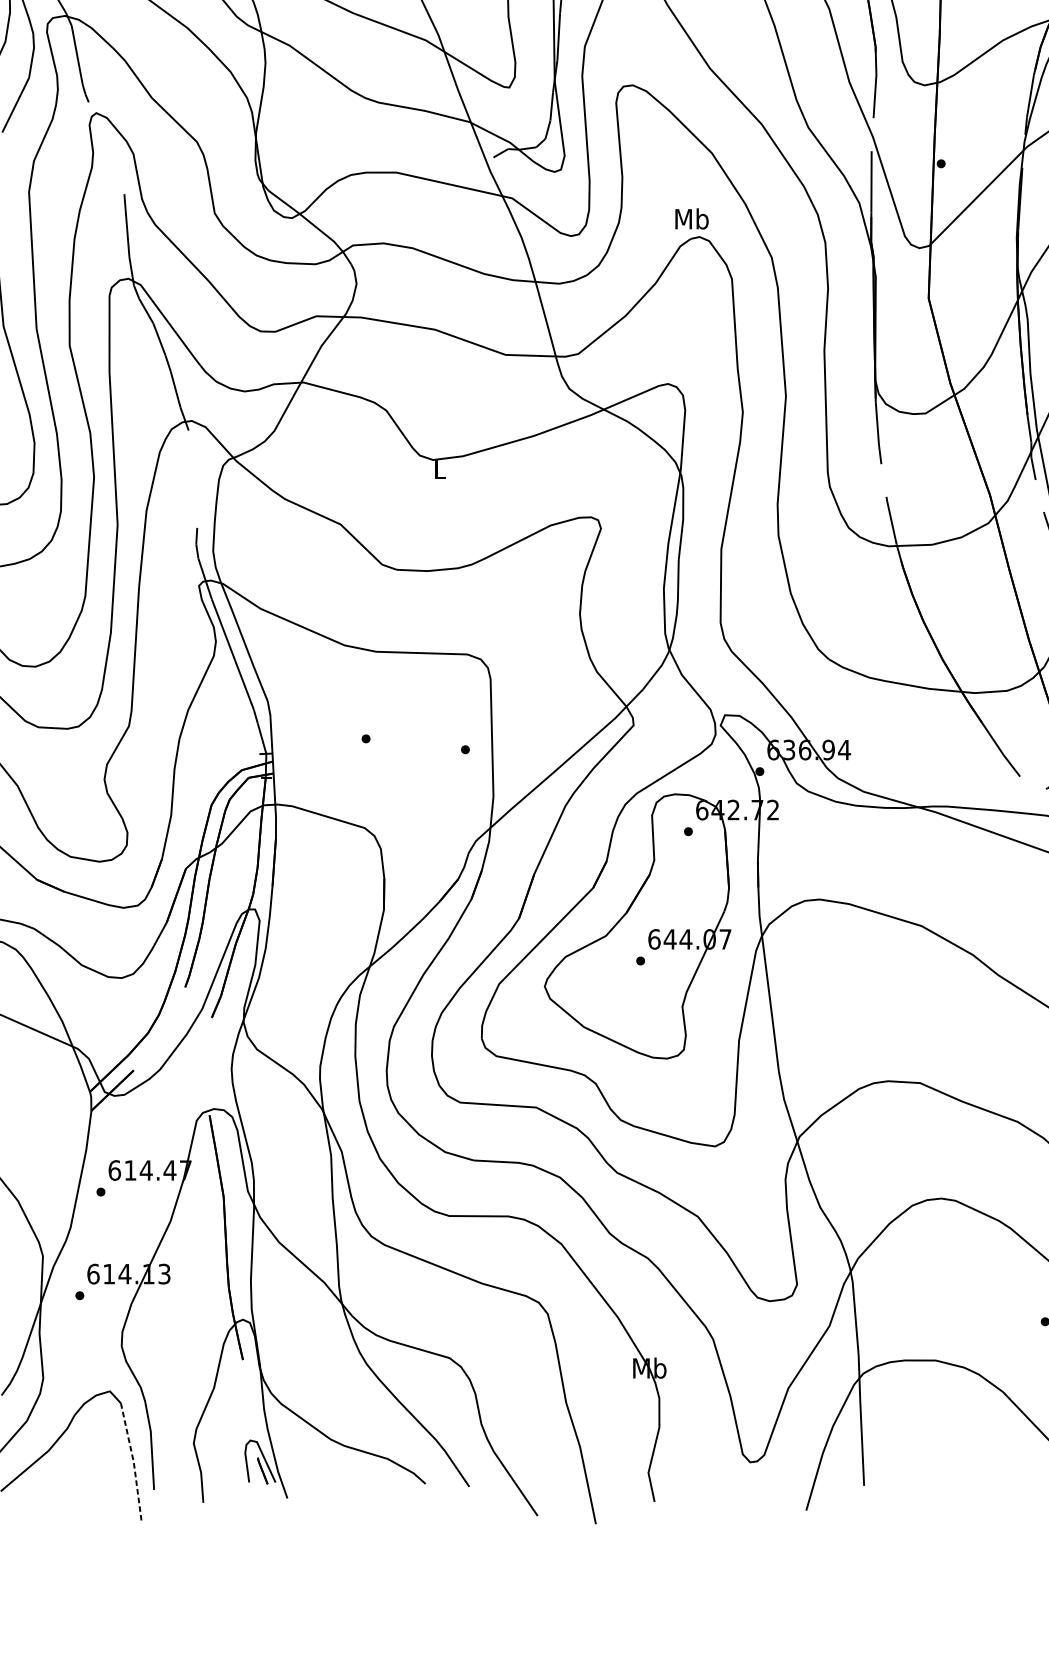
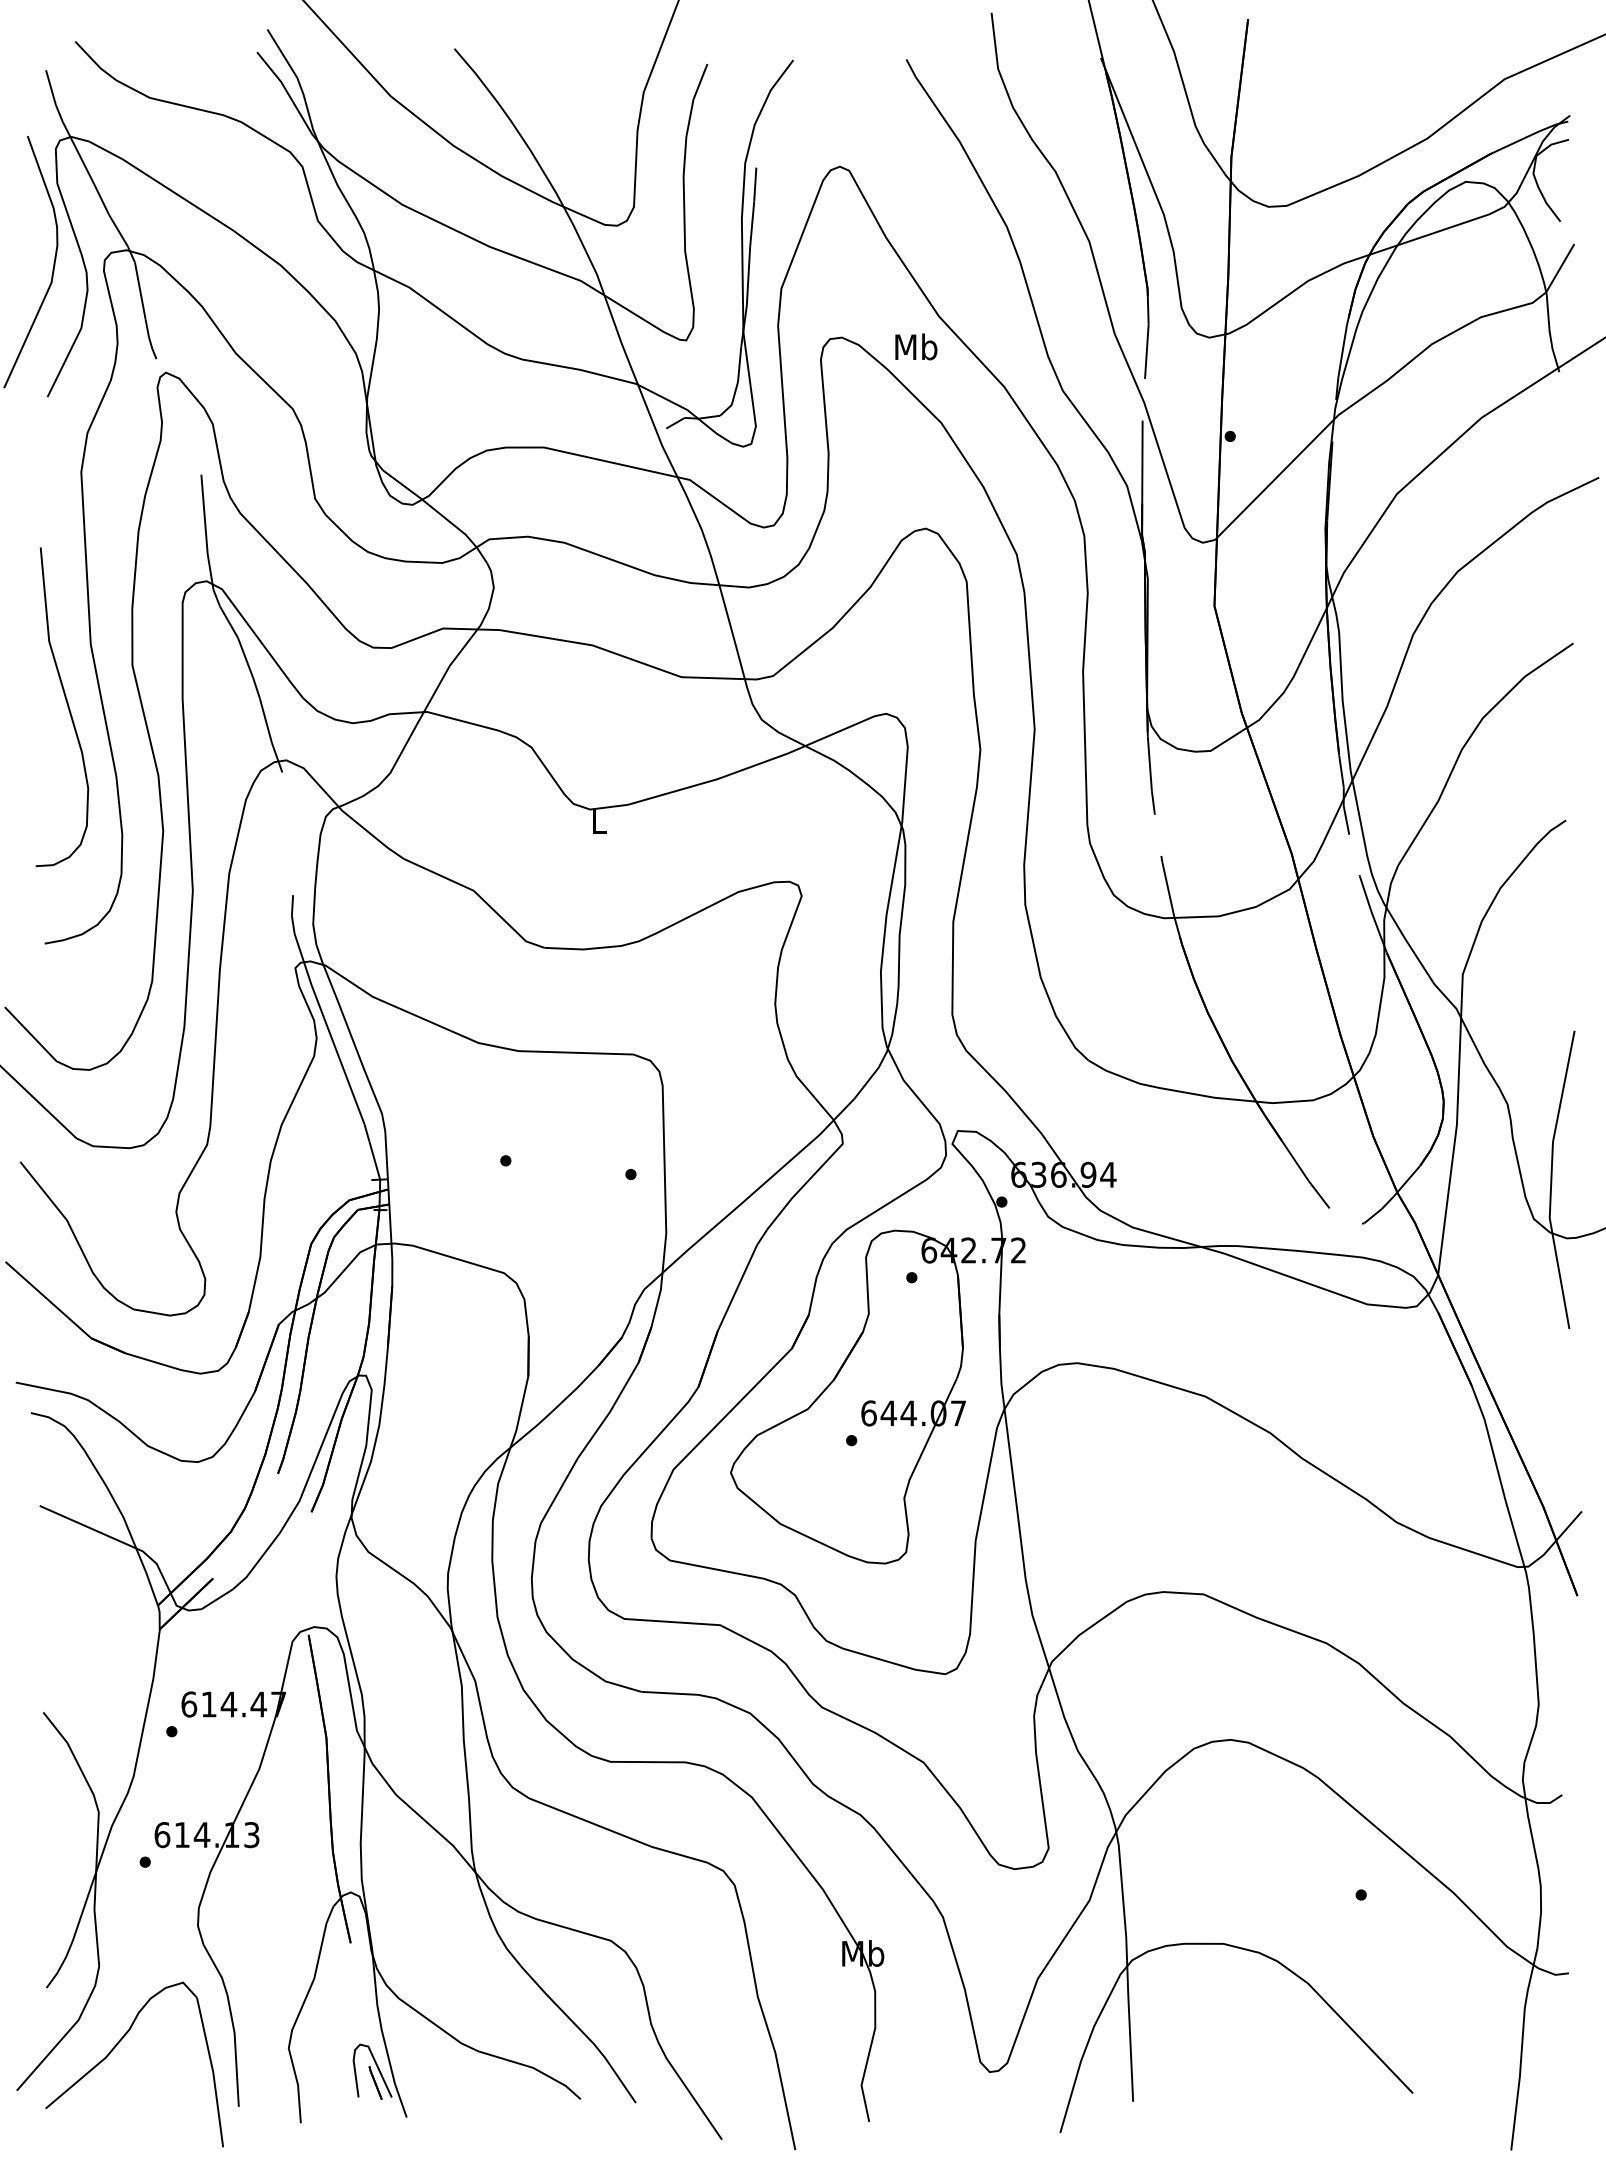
text: (692, 218) -> (916, 346), moved
line: (134, 1462) -> (213, 2072), dashed -> solid

